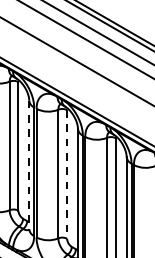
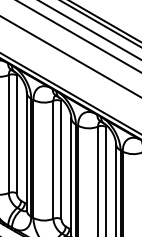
line: (28, 164) -> (26, 151), dashed -> solid
line: (67, 174) -> (61, 160), dashed -> solid

